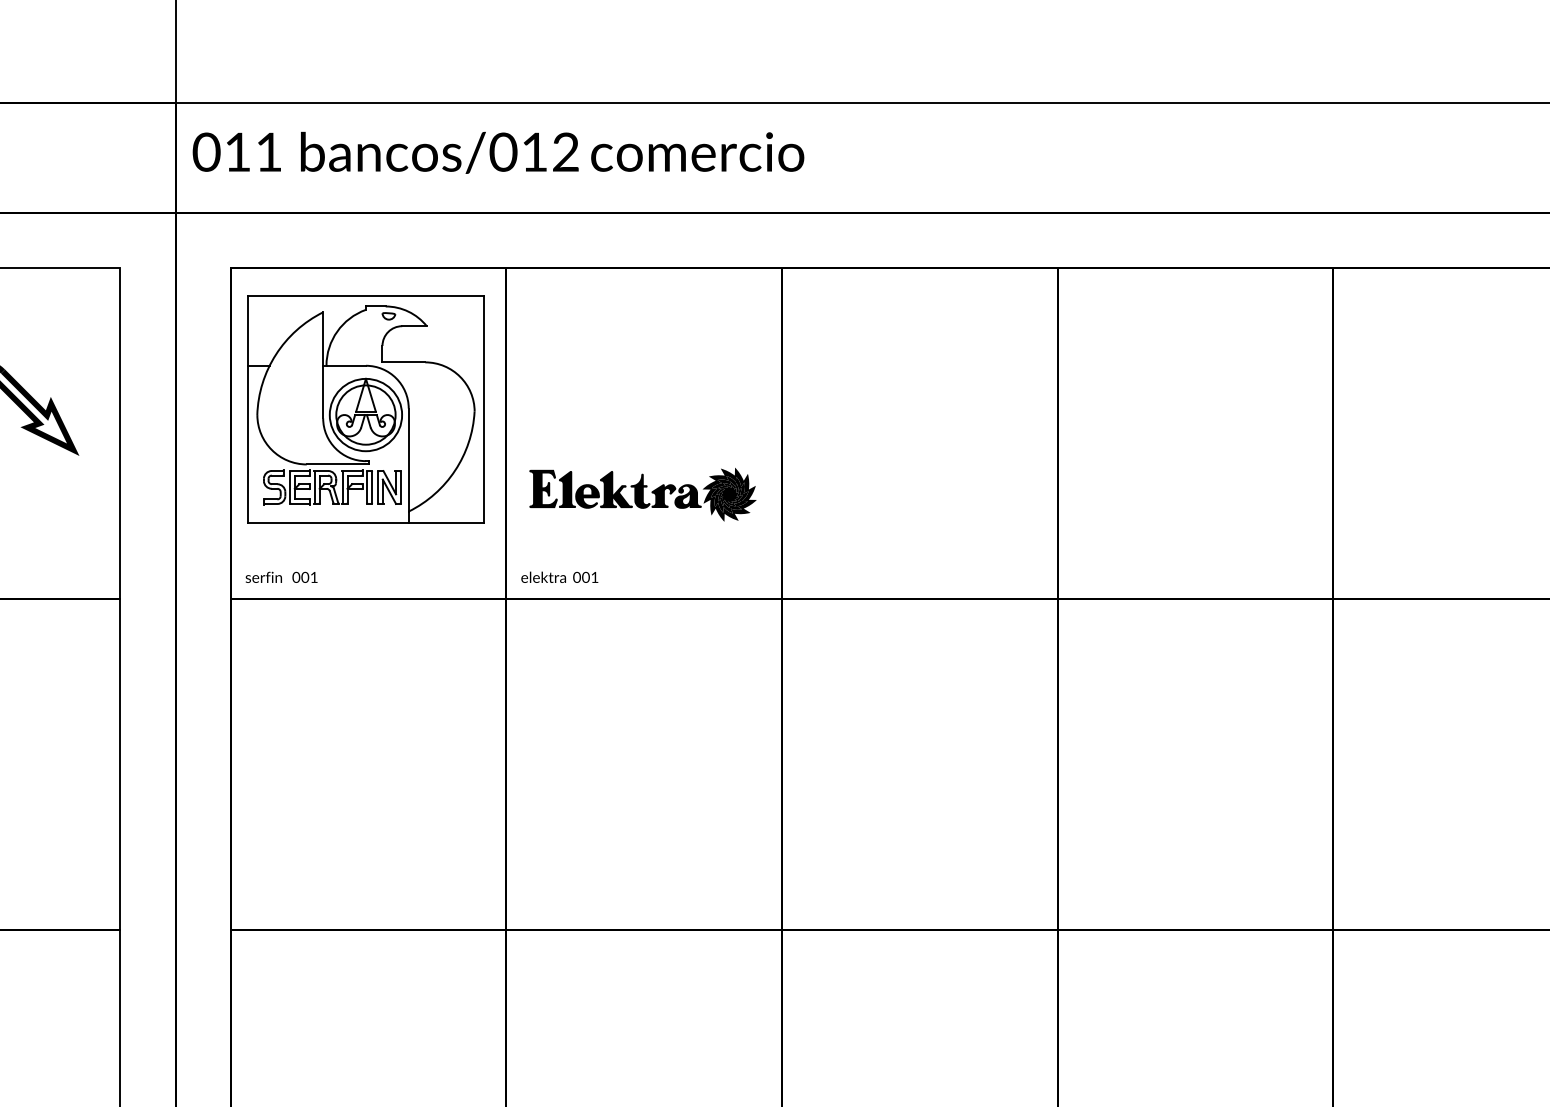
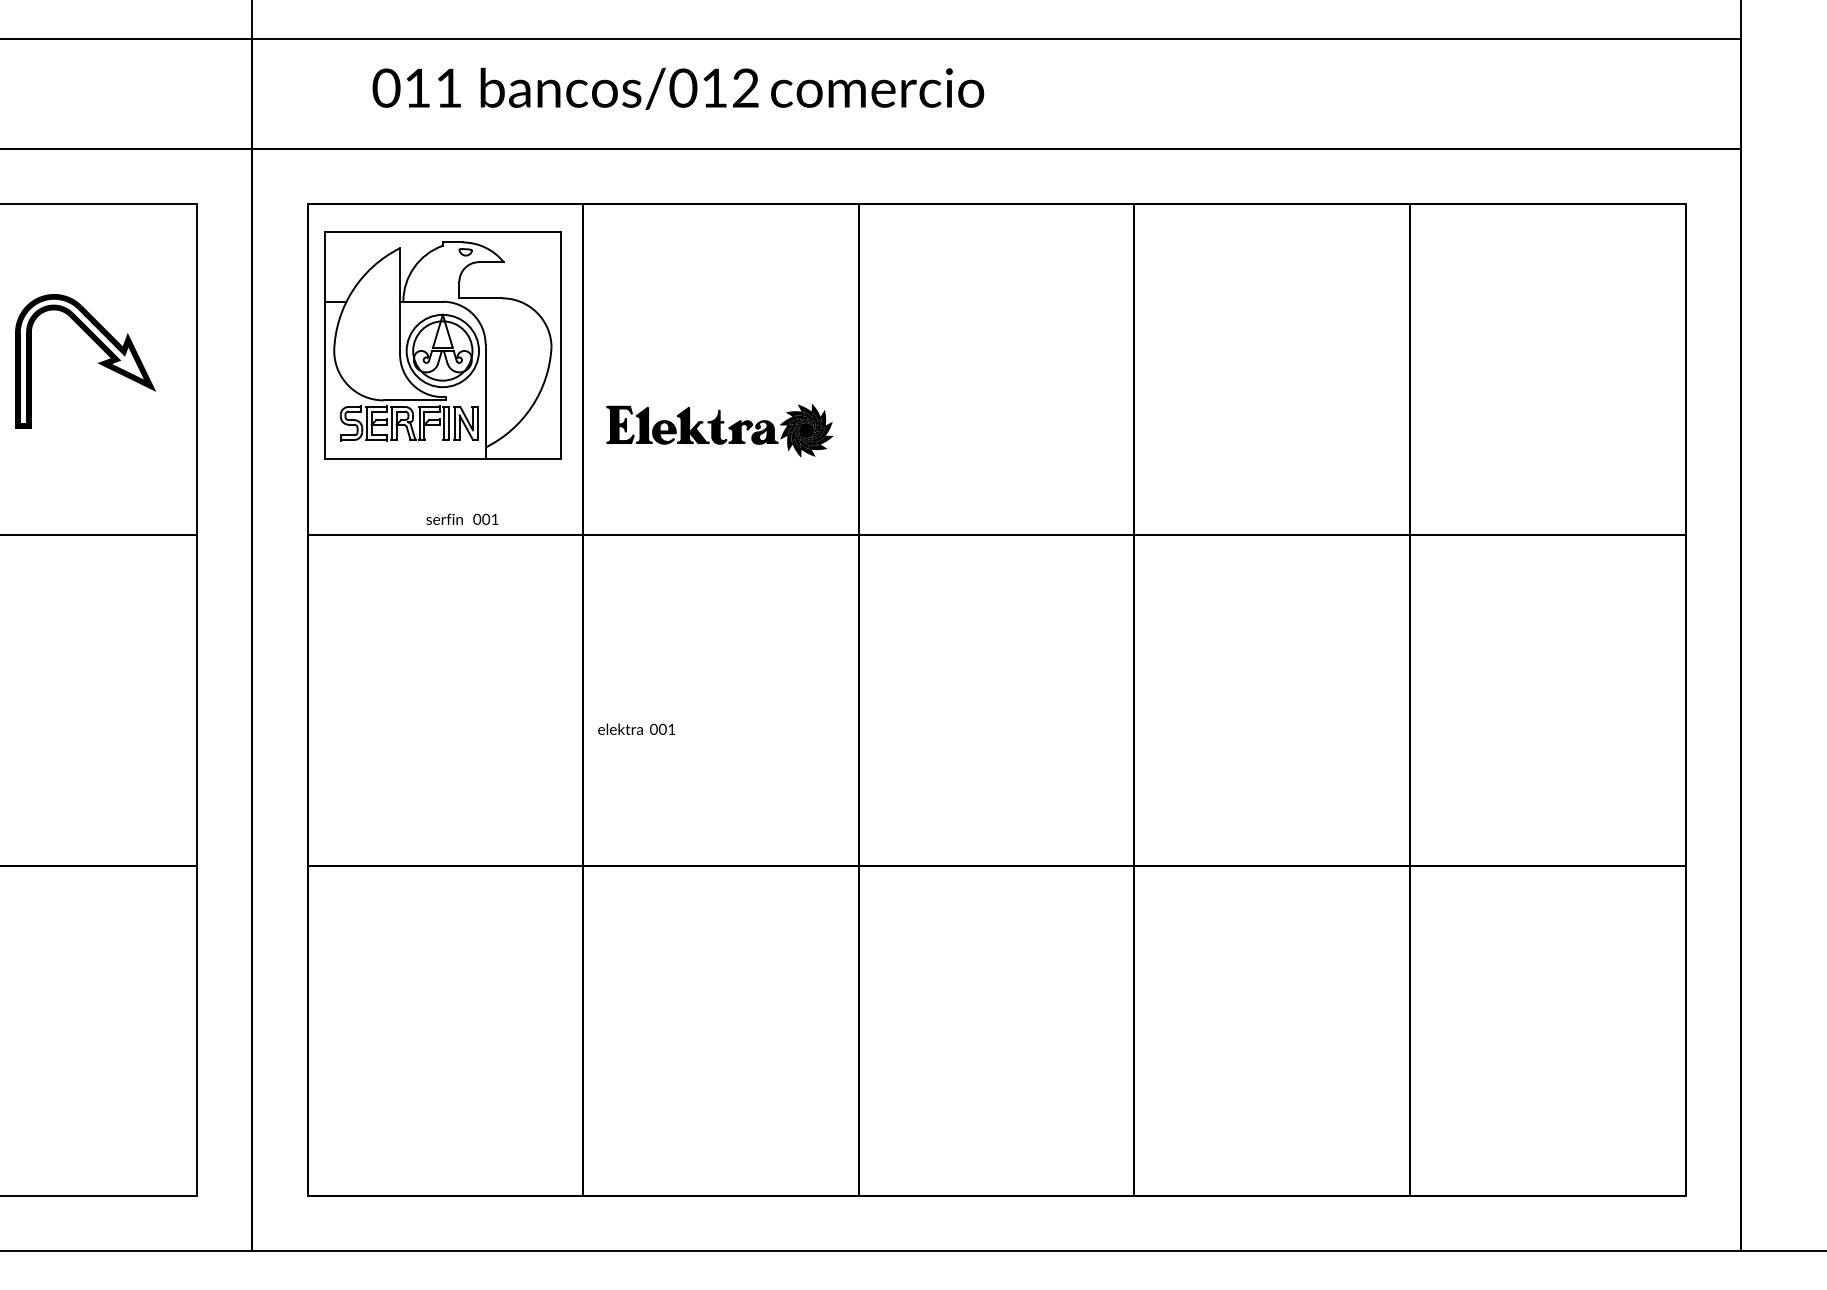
text: (498, 152) -> (678, 88), moved
text: (281, 576) -> (462, 518), moved
text: (559, 576) -> (636, 728), moved

